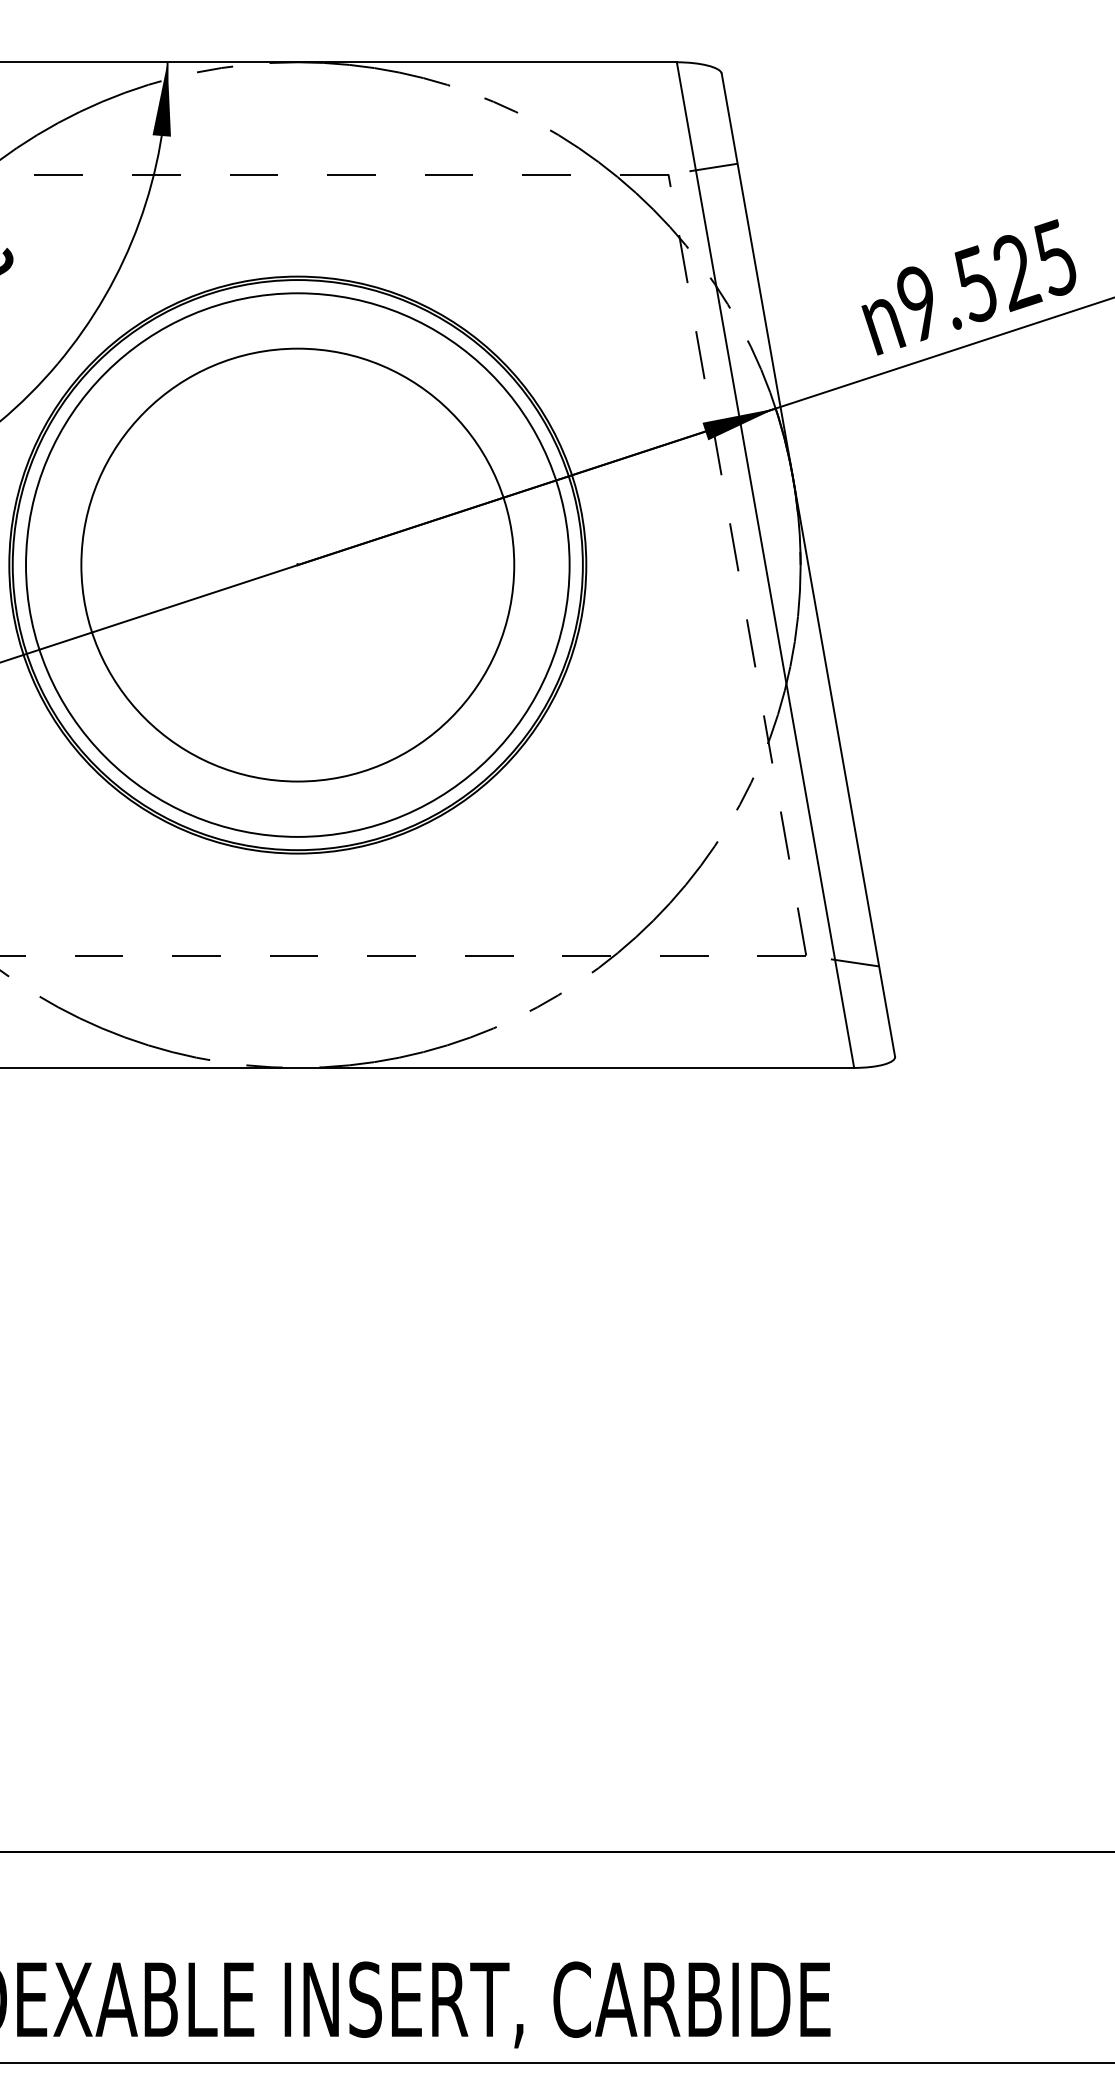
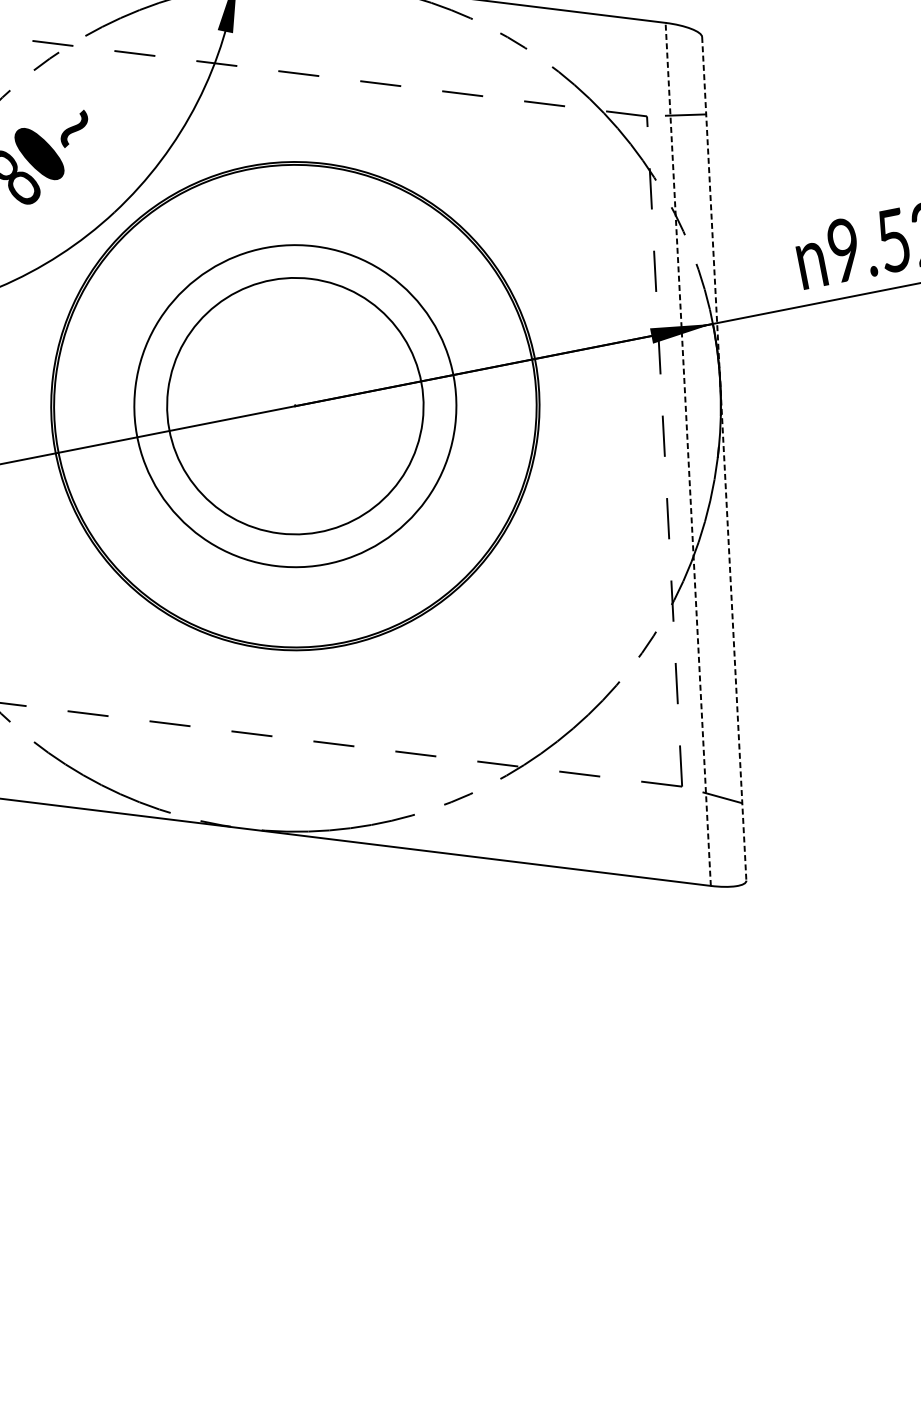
circle: (297, 564) -> (295, 405), size x0.7
circle: (297, 564) -> (295, 405), size x0.7
line: (765, 565) -> (688, 454), solid -> dashed
line: (808, 565) -> (724, 459), solid -> dashed

